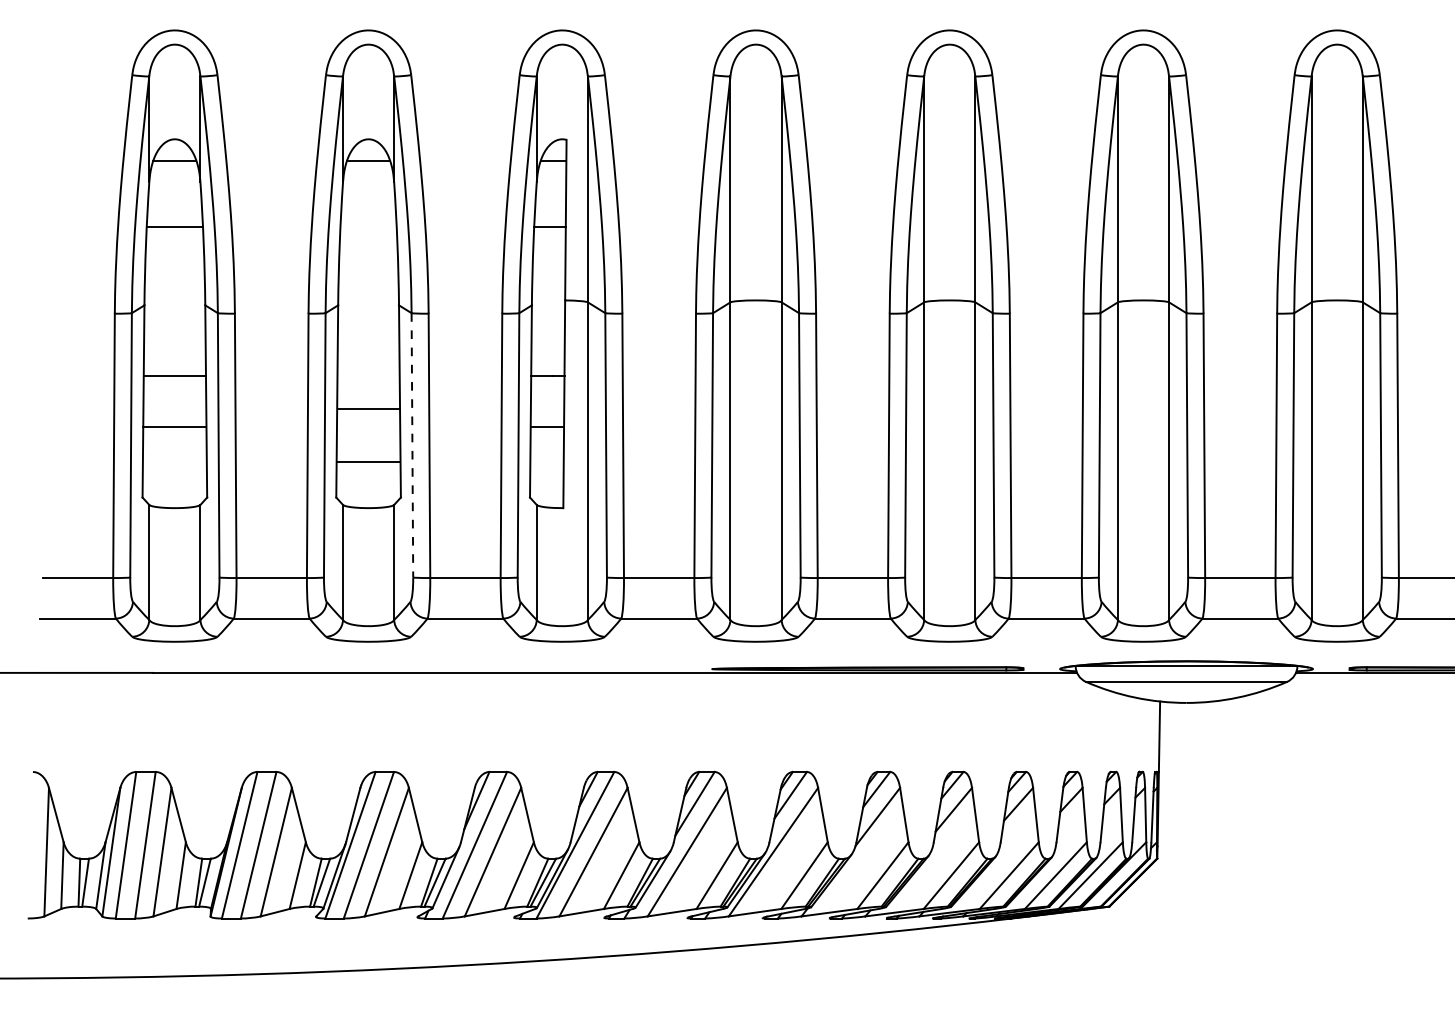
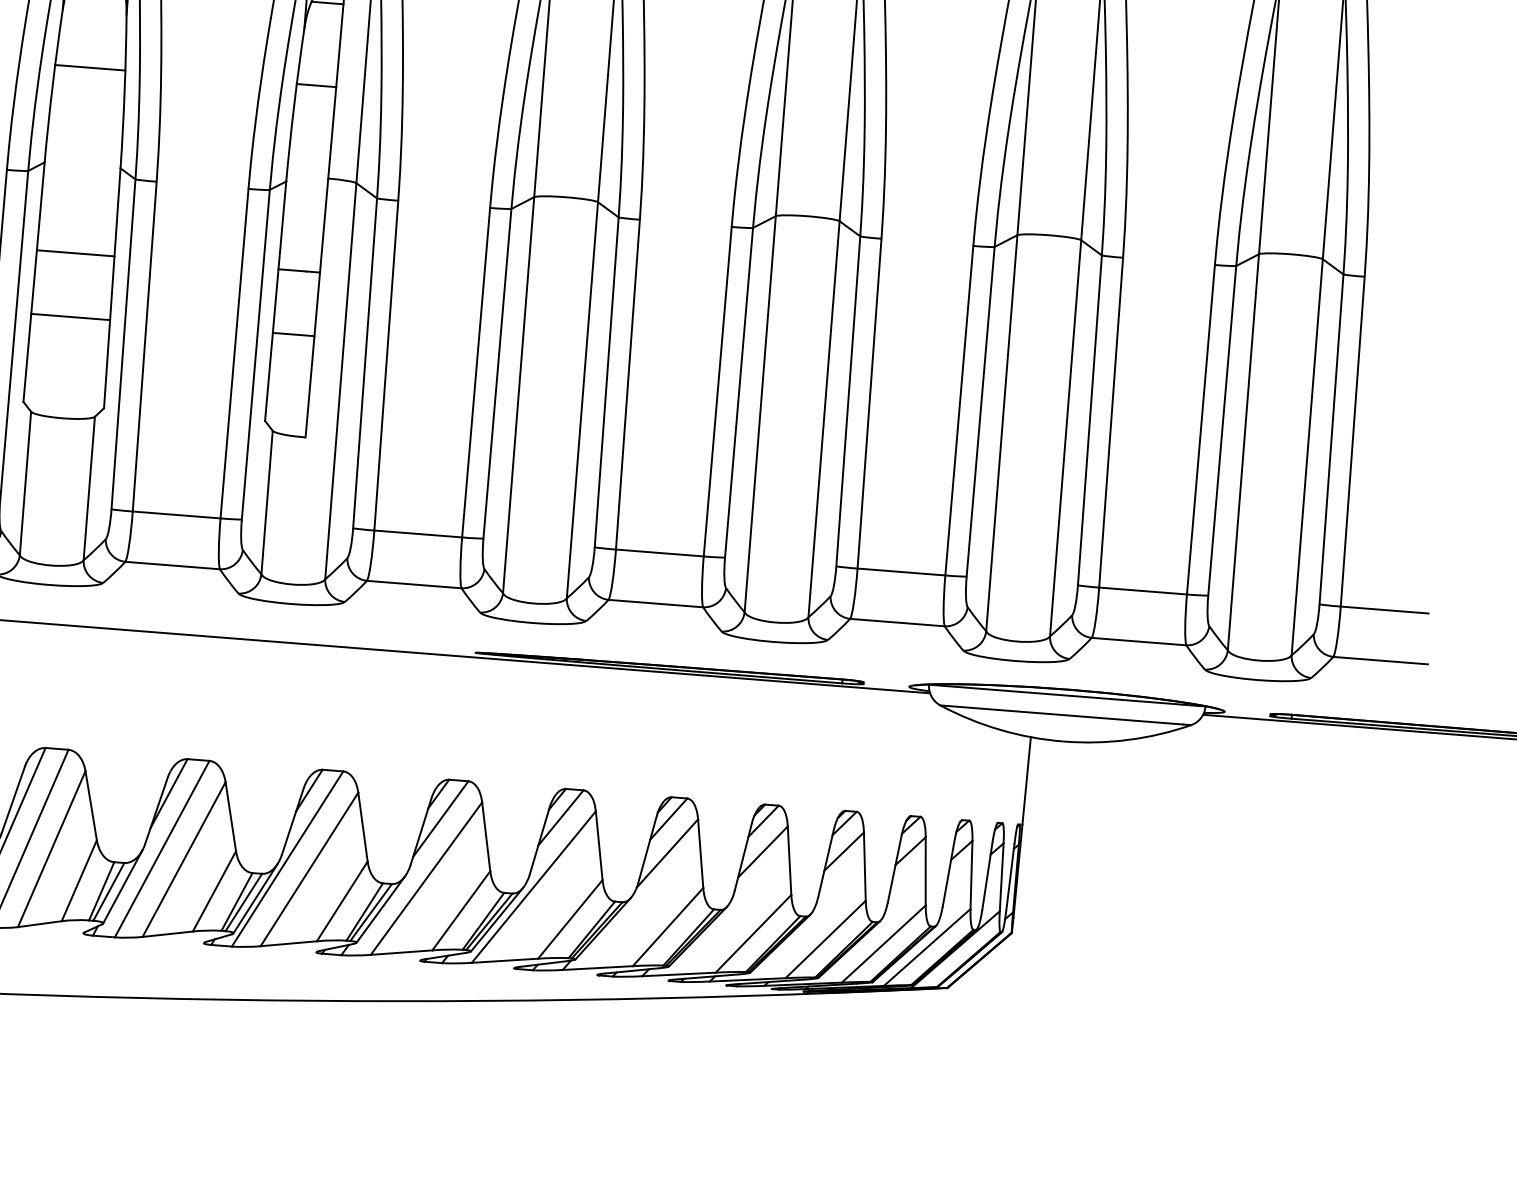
line: (368, 227) -> (90, 68), added
line: (368, 408) -> (75, 252), moved
line: (412, 445) -> (123, 344), dashed -> solid
line: (368, 461) -> (70, 316), moved

